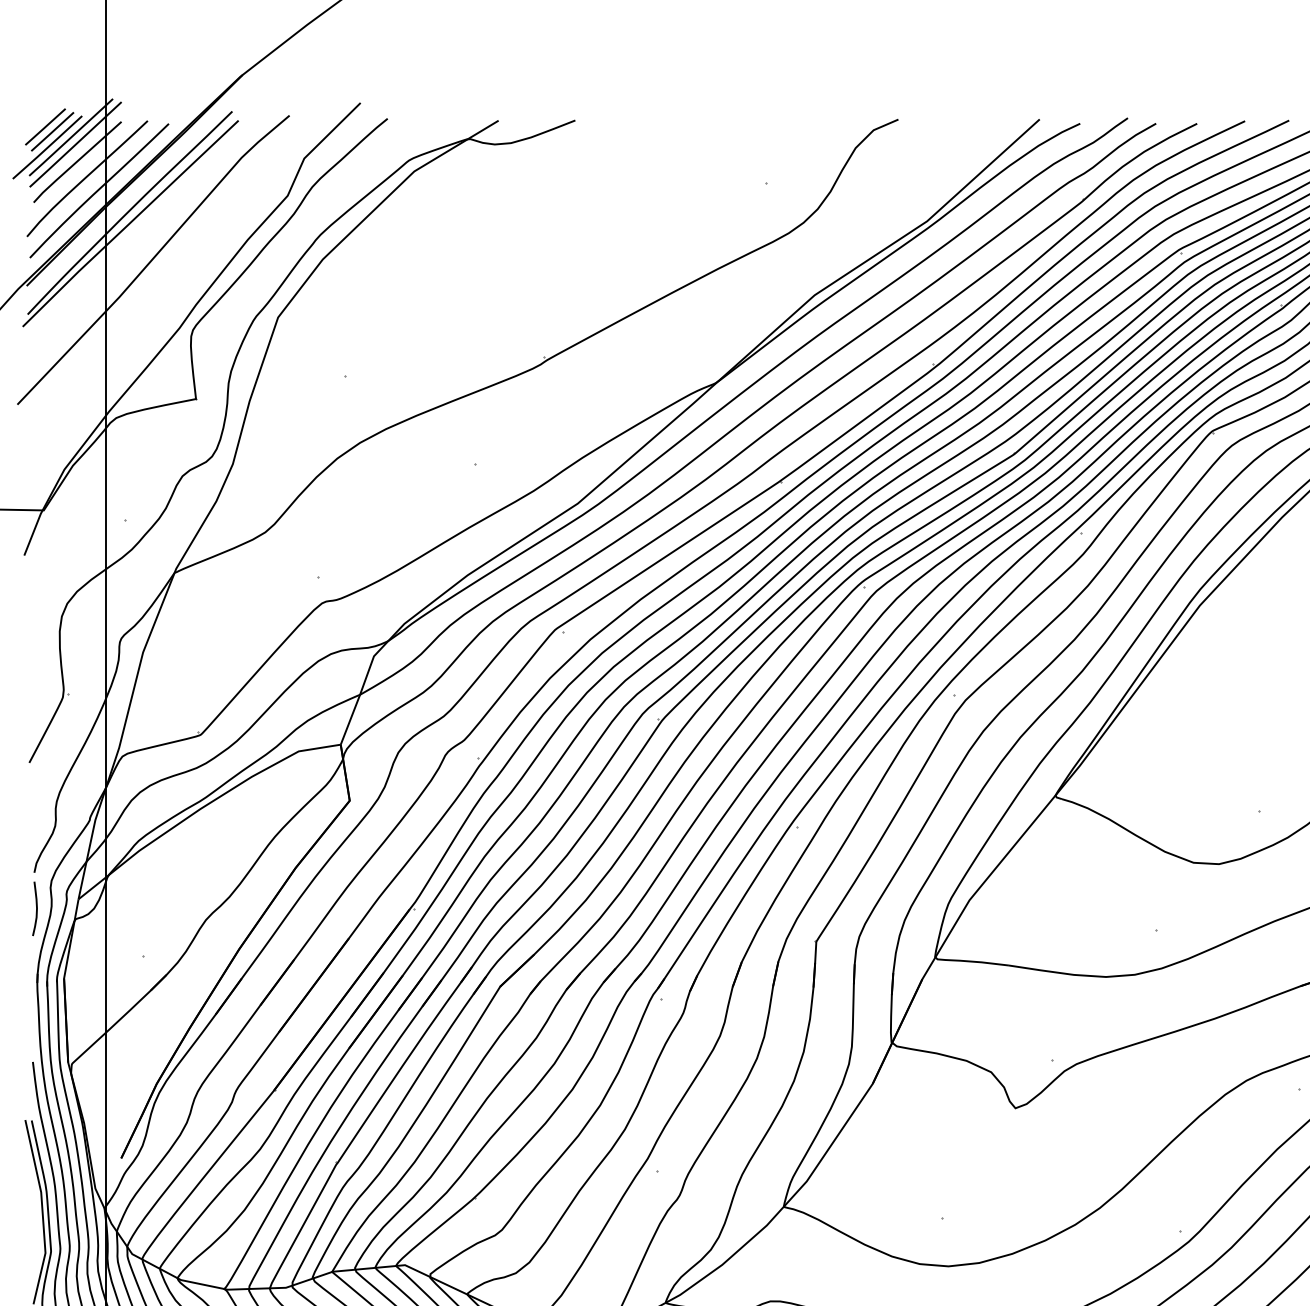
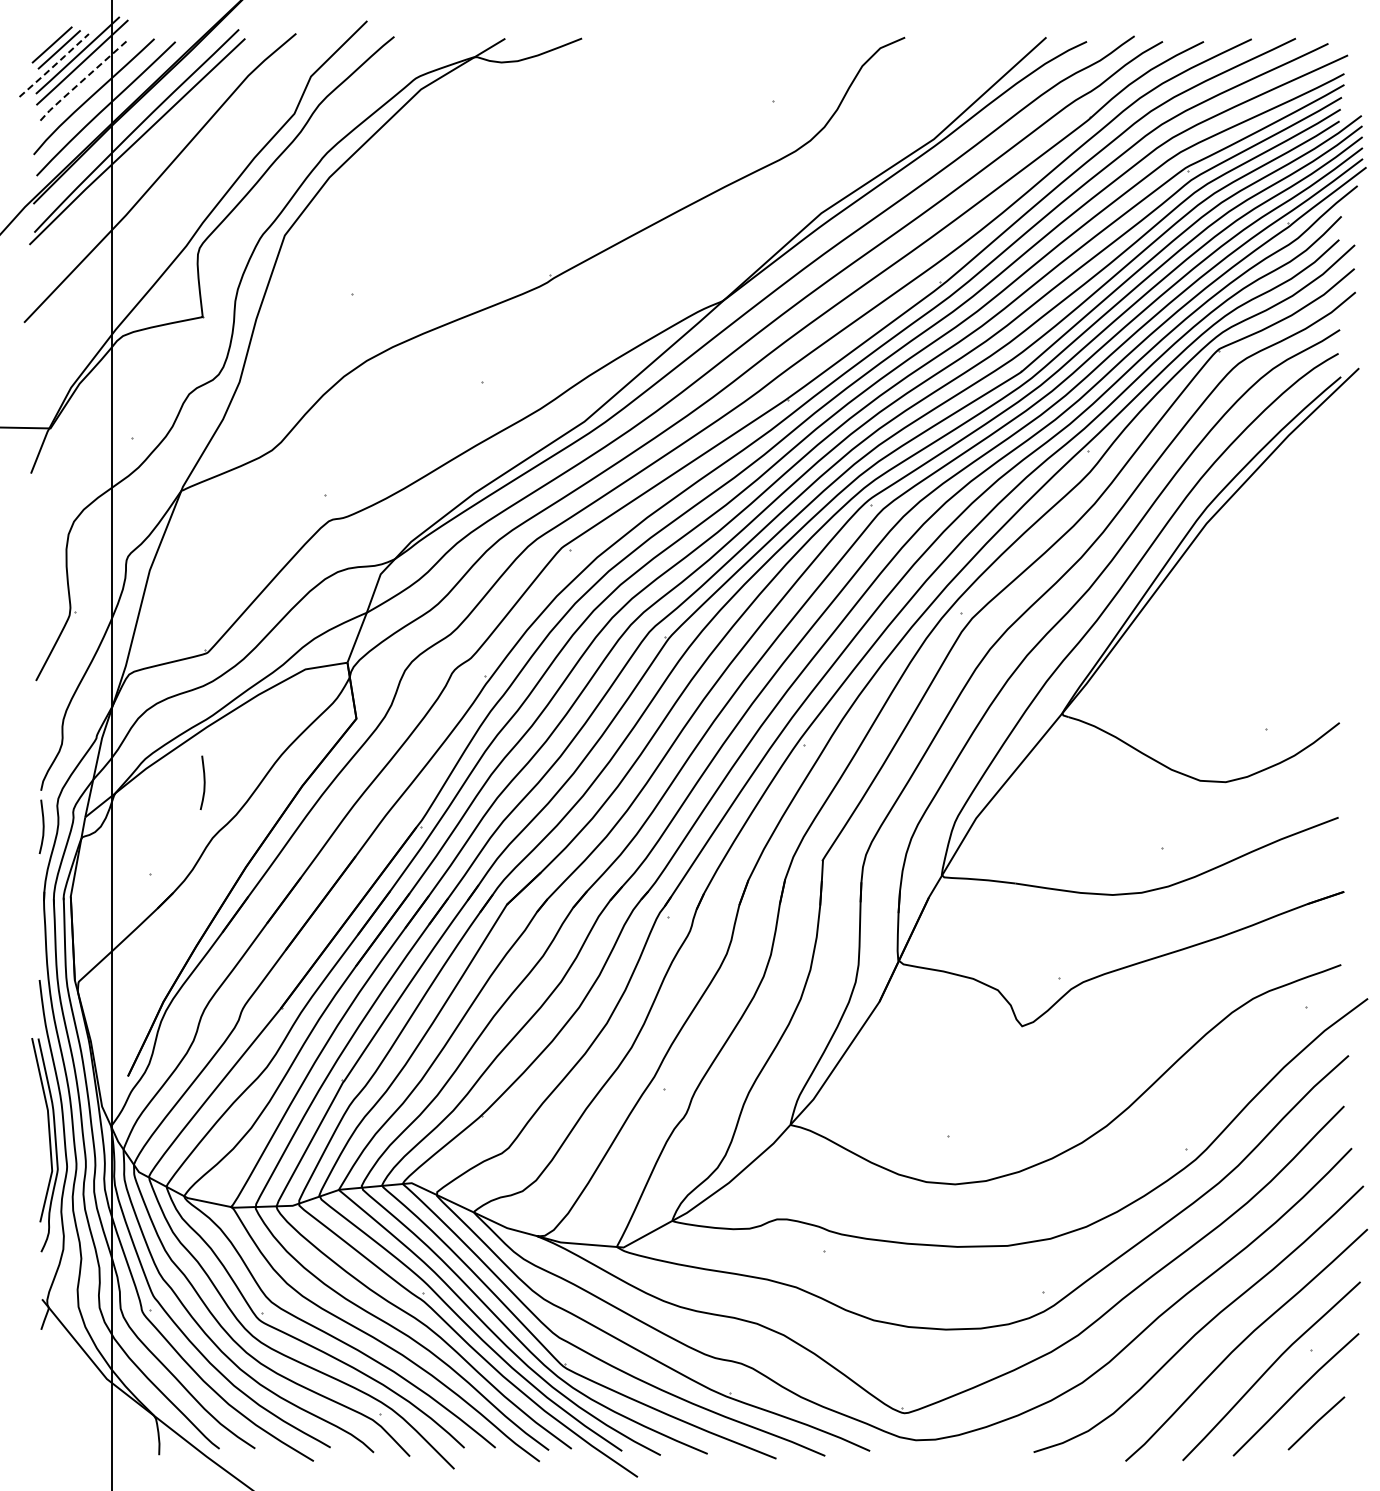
line: (47, 147) -> (54, 65), solid -> dashed
line: (75, 162) -> (82, 80), solid -> dashed
curve: (196, 864) -> (203, 782), added

